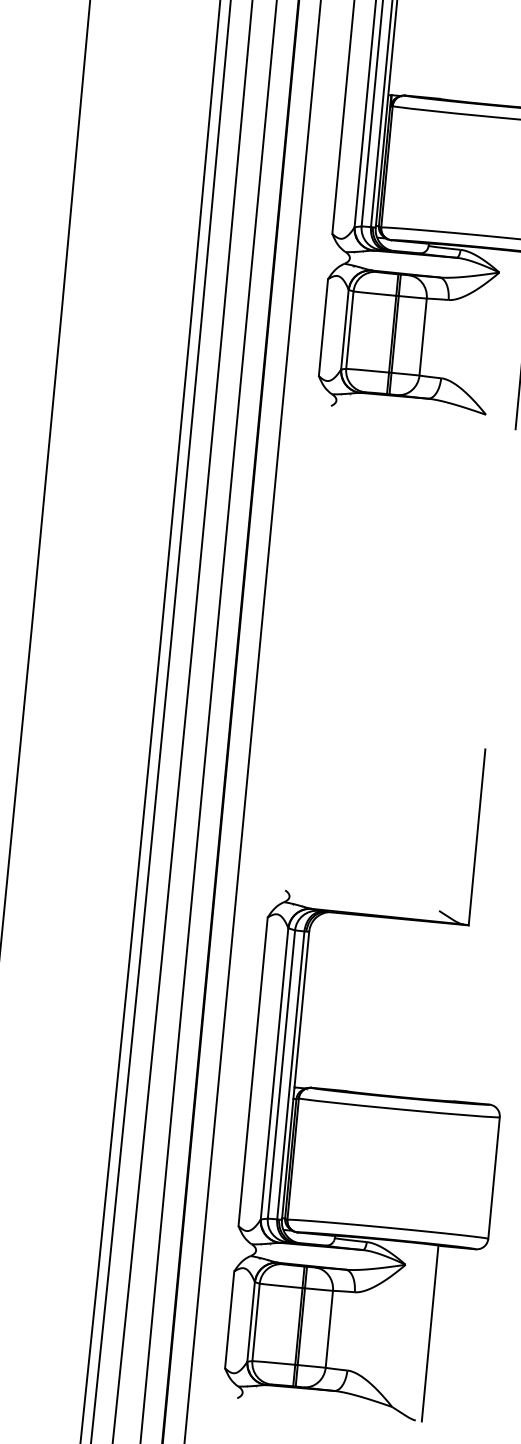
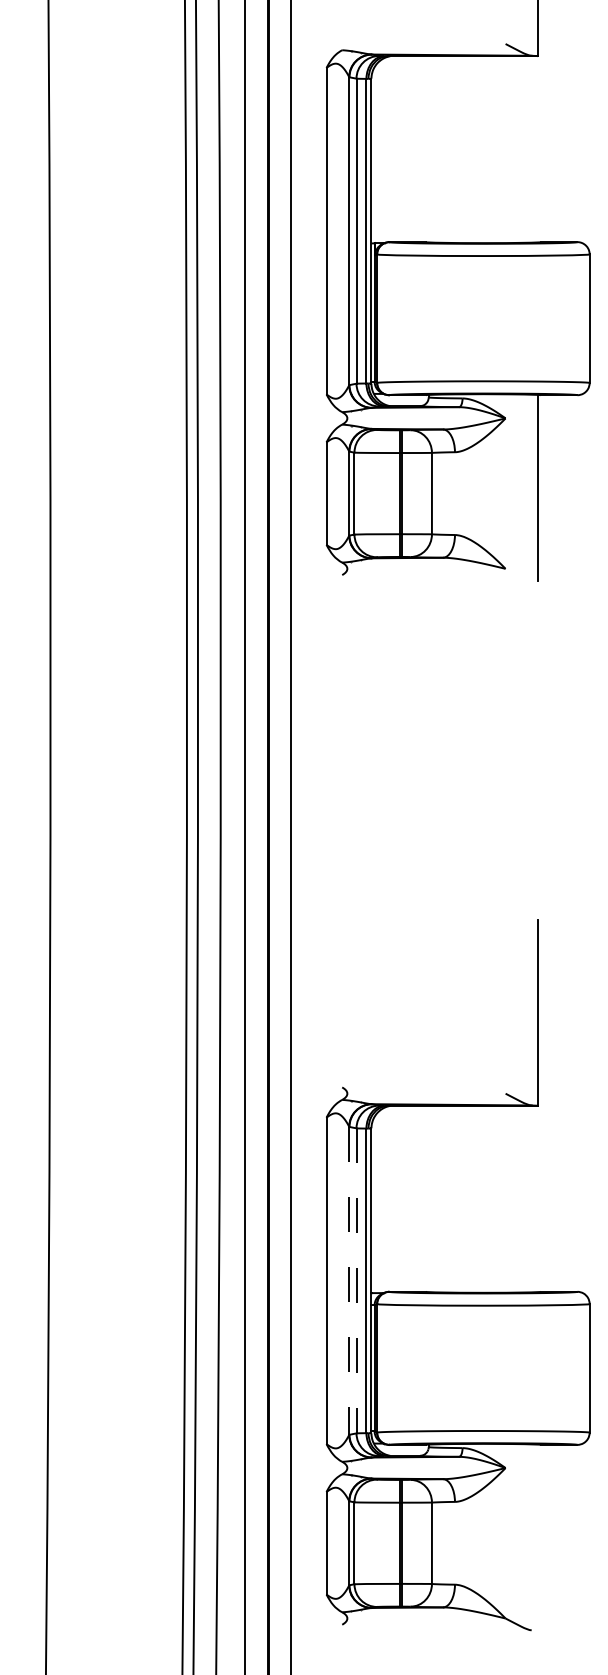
line: (274, 1074) -> (349, 1281), solid -> dashed
line: (281, 1074) -> (356, 1280), solid -> dashed
line: (430, 1333) -> (538, 1537), removed

